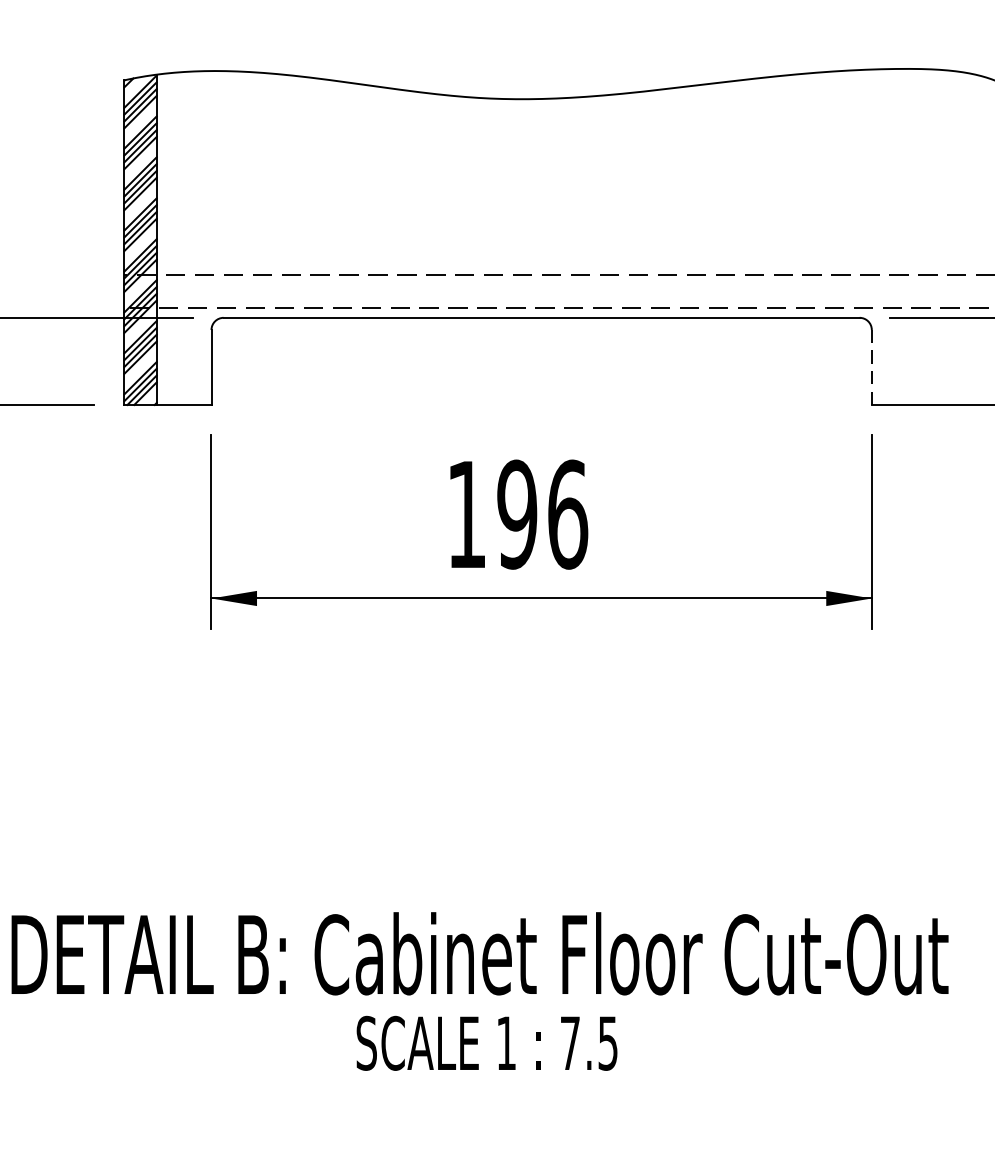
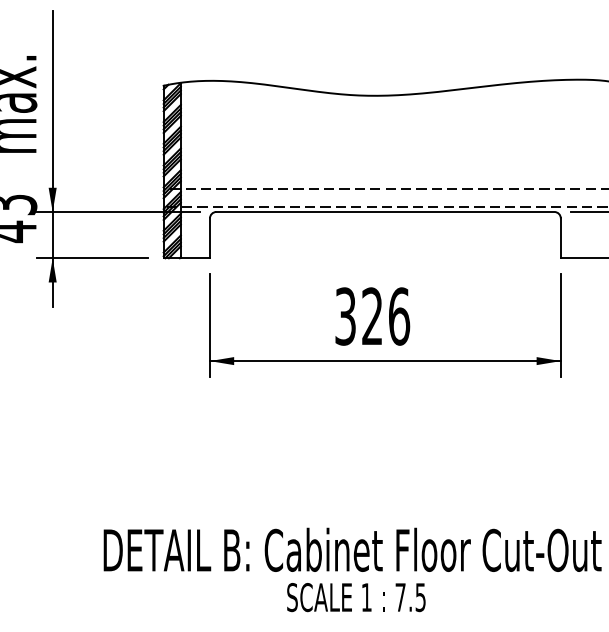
line: (871, 367) -> (560, 238), dashed -> solid
text: (491, 514) -> (358, 316), 196 -> 326

